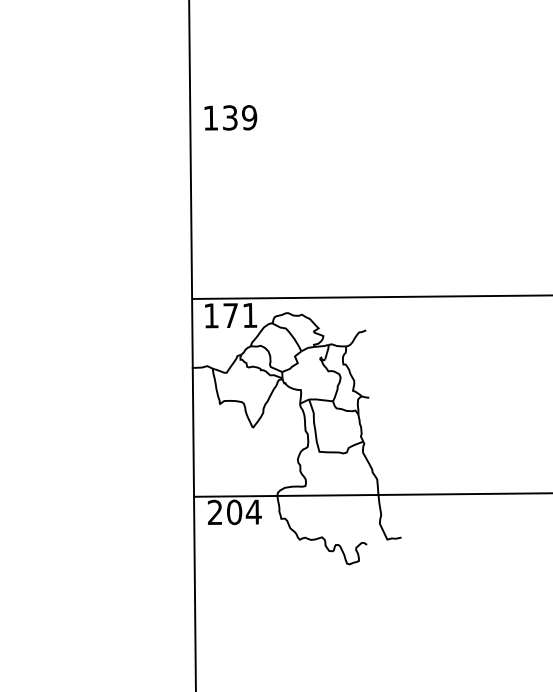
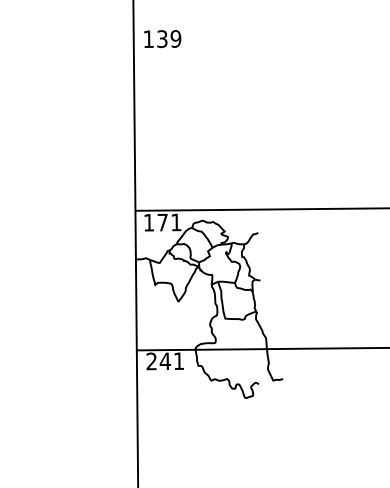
text: (230, 118) -> (162, 39), moved
text: (243, 512) -> (171, 361), 204 -> 241

